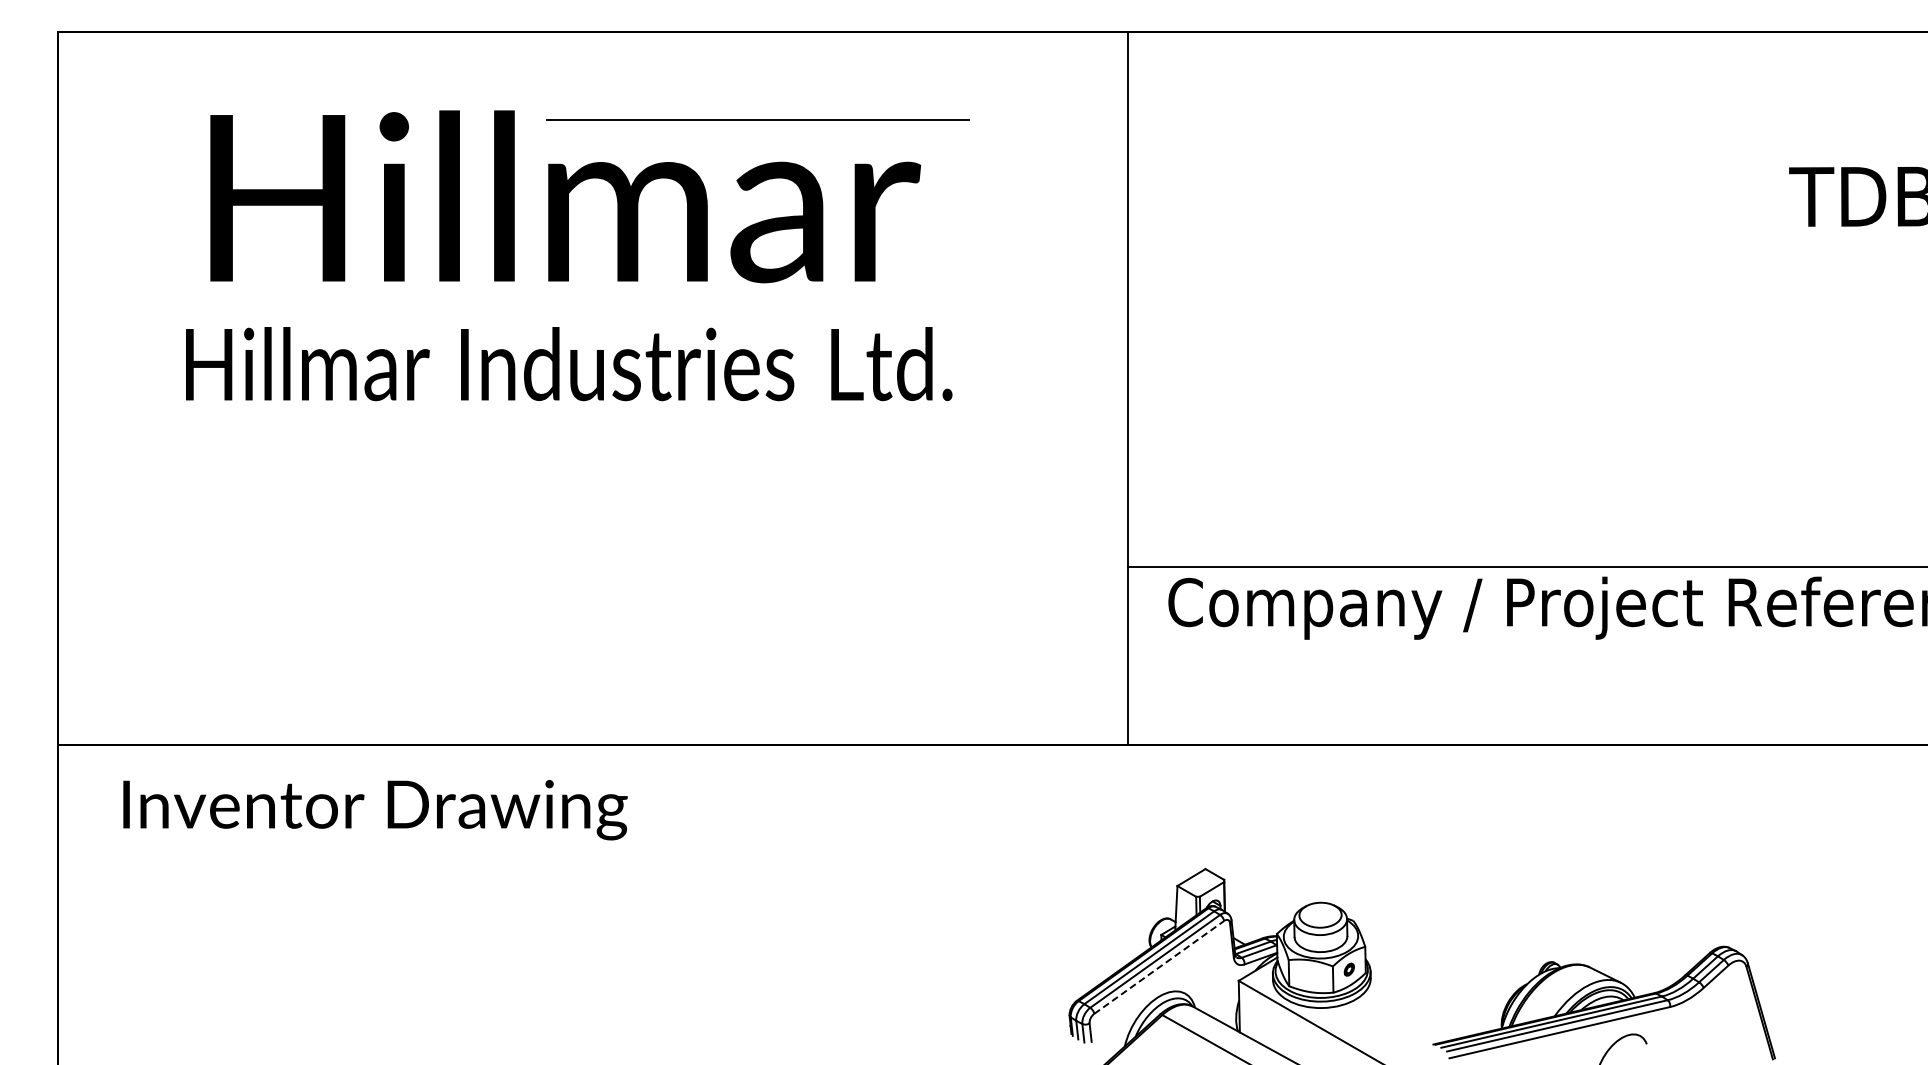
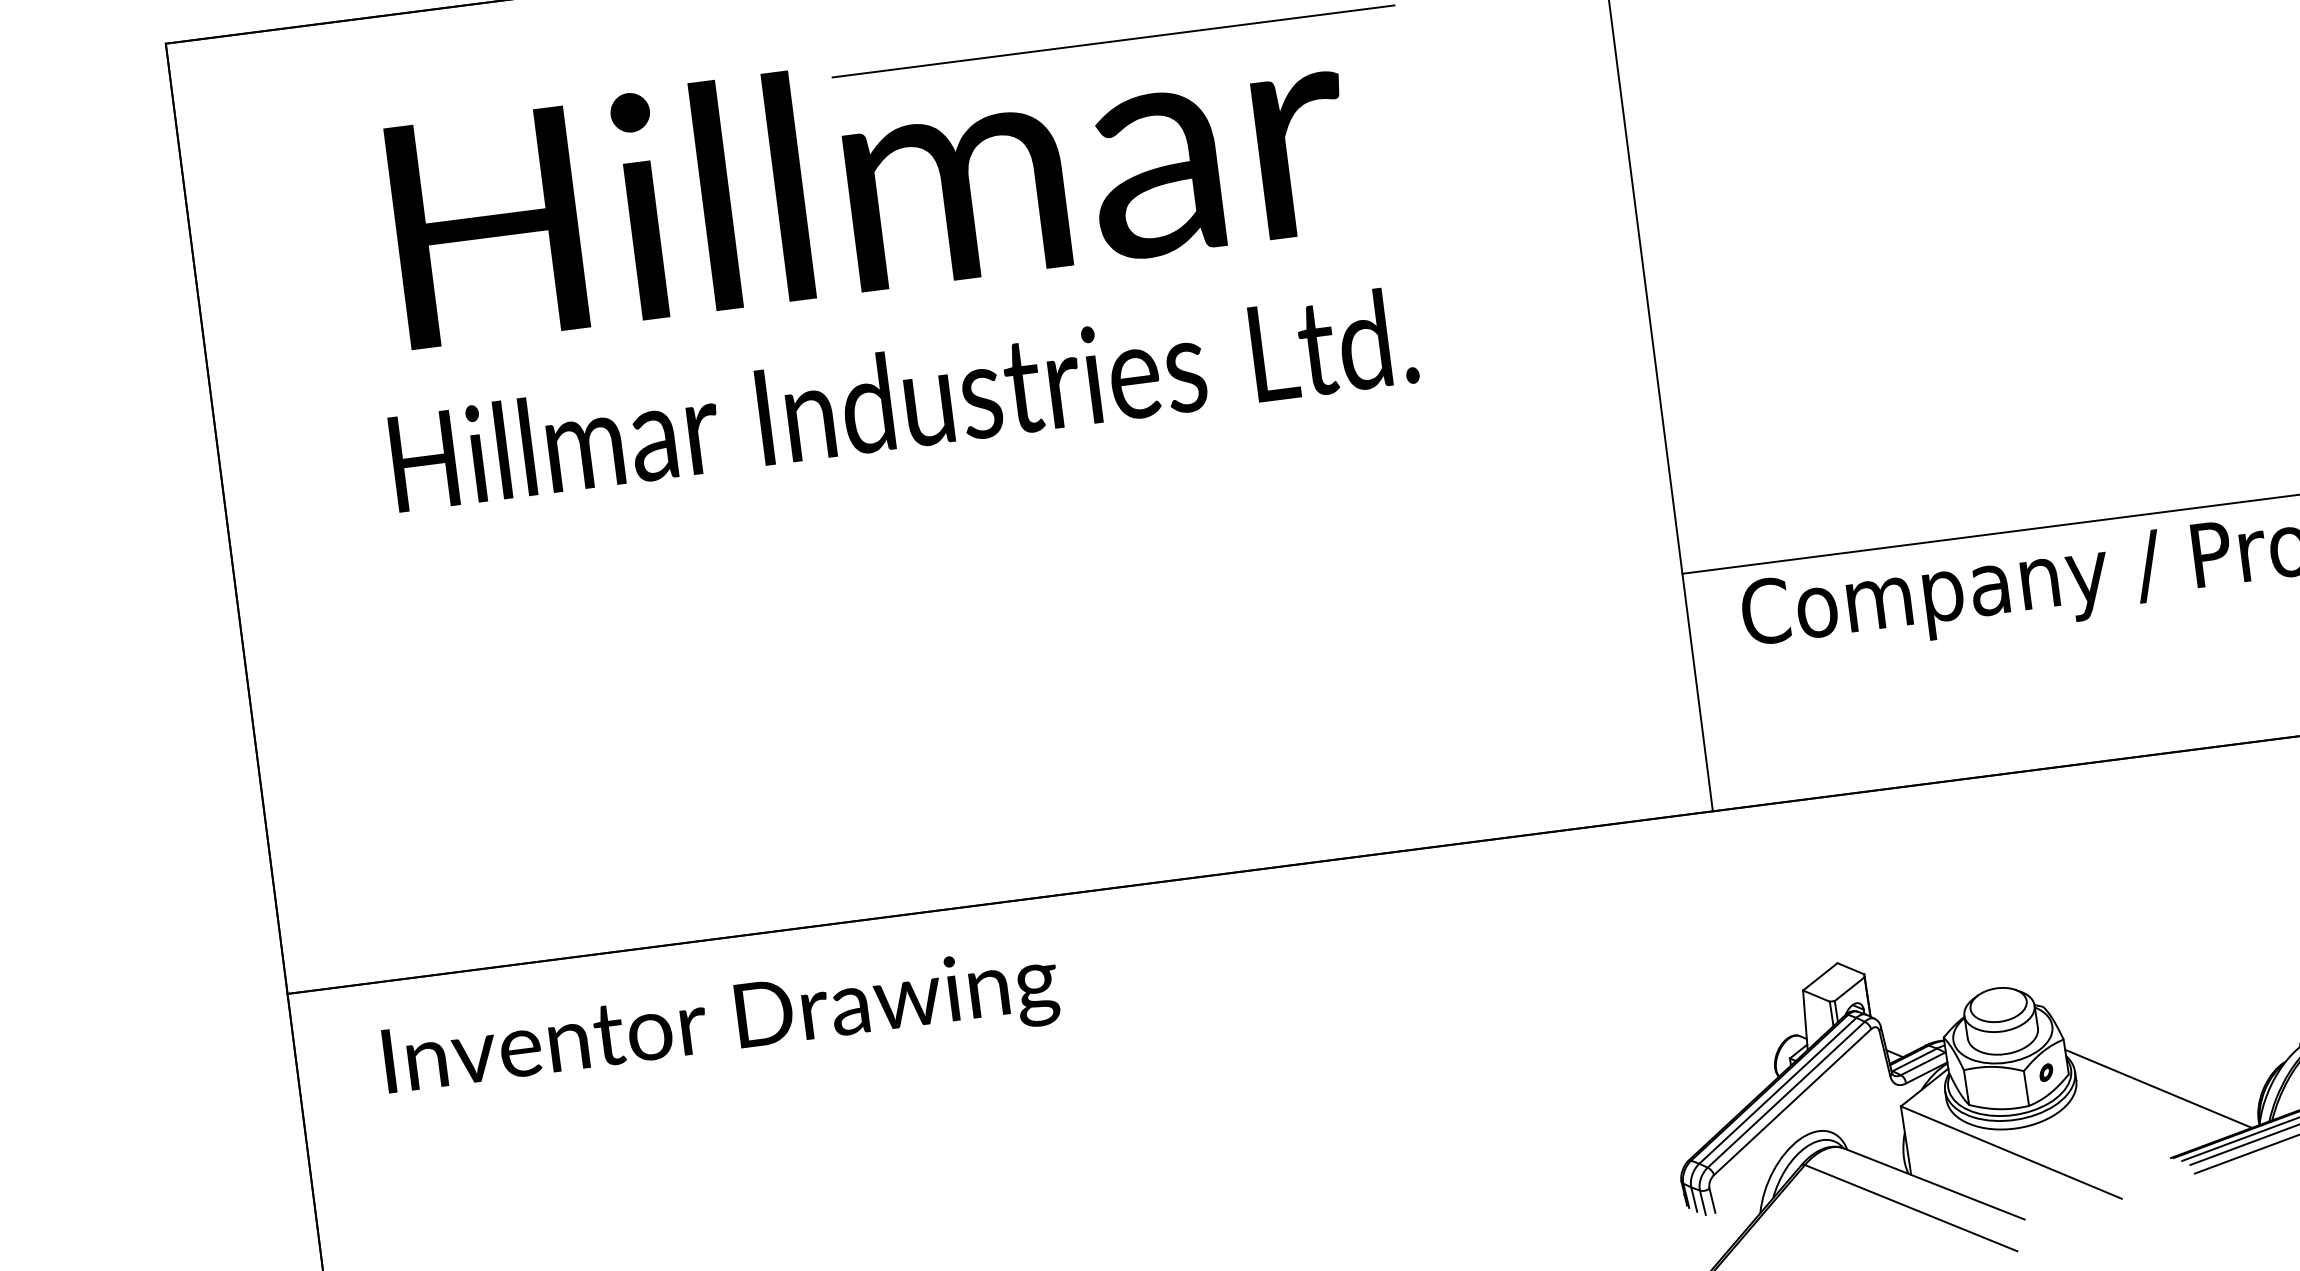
line: (1159, 967) -> (1793, 1102), dashed -> solid
line: (1430, 991) -> (2158, 1087), added

